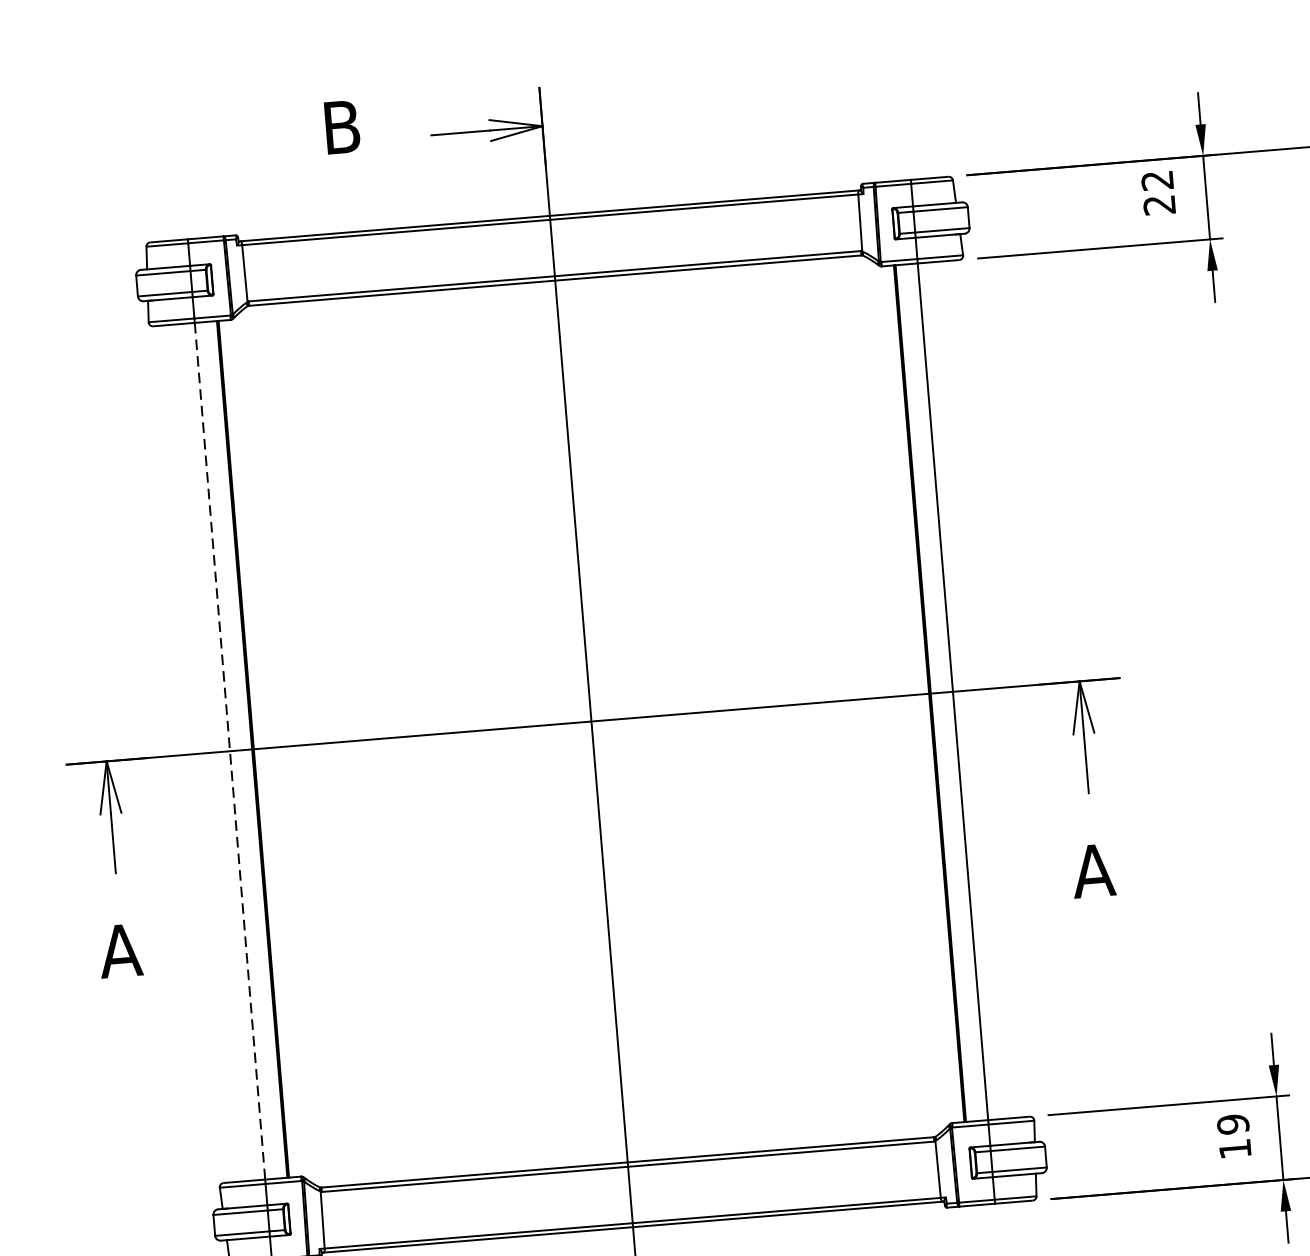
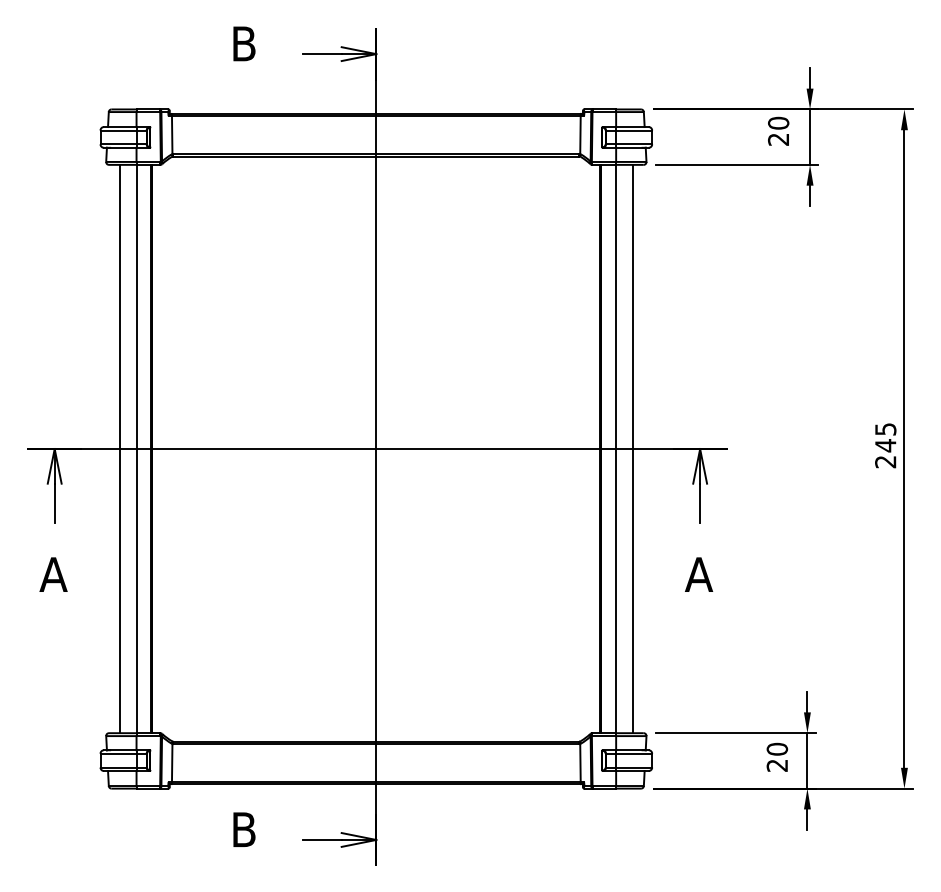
text: (1157, 179) -> (778, 122), 22 -> 20
line: (977, 688) -> (632, 448), added
line: (230, 751) -> (136, 449), dashed -> solid
line: (204, 752) -> (119, 448), added
text: (1234, 1135) -> (777, 756), 19 -> 20

